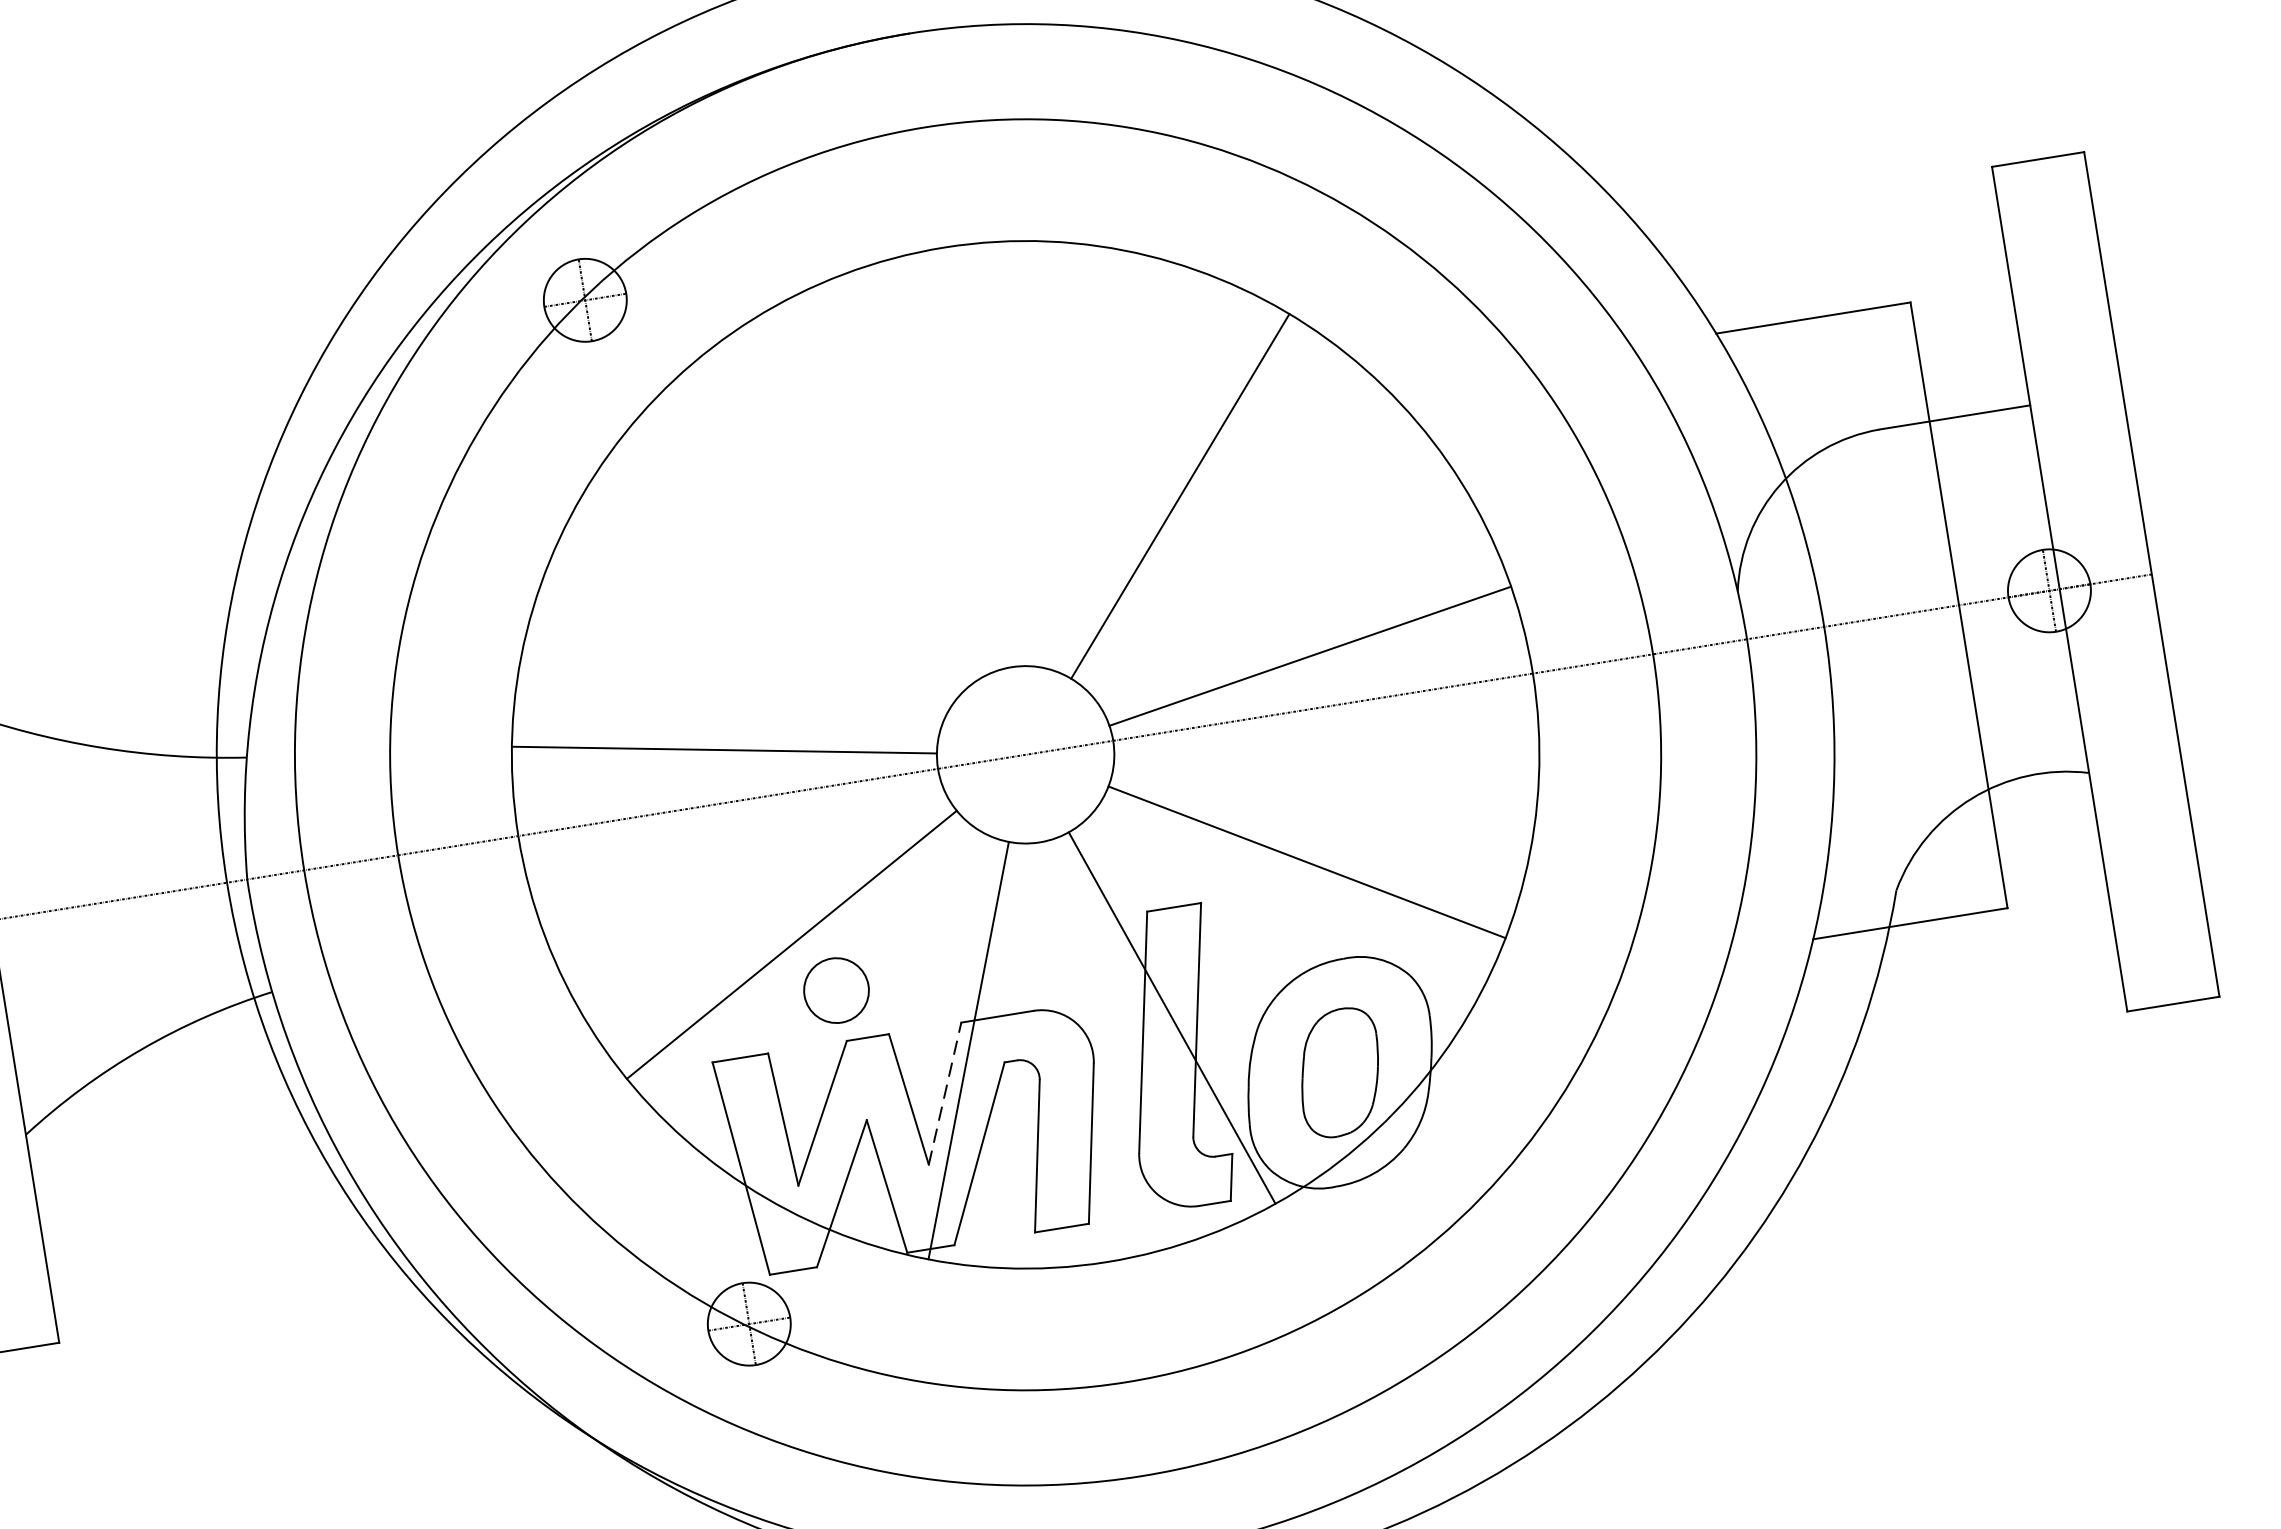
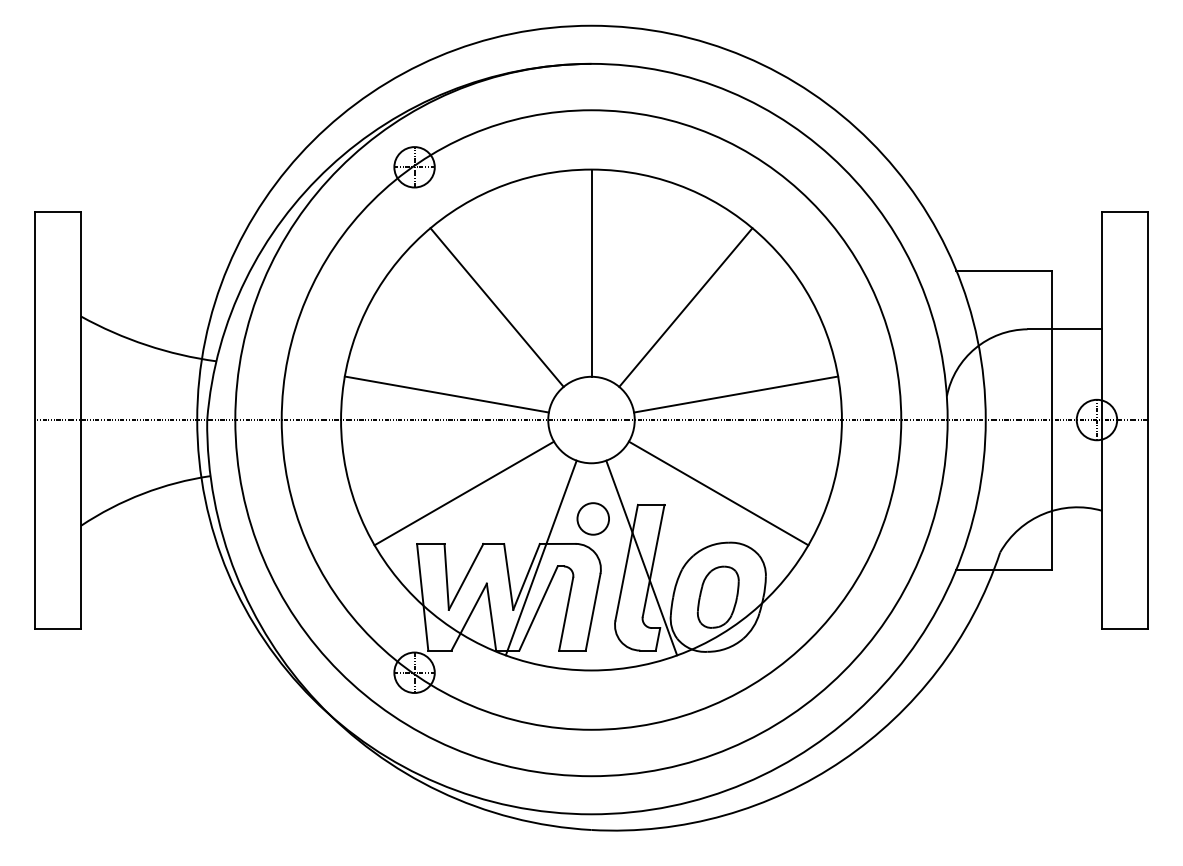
line: (977, 455) -> (591, 272), added
line: (796, 557) -> (496, 307), added
circle: (834, 989) -> (592, 518), moved
line: (944, 1092) -> (526, 576), dashed -> solid

